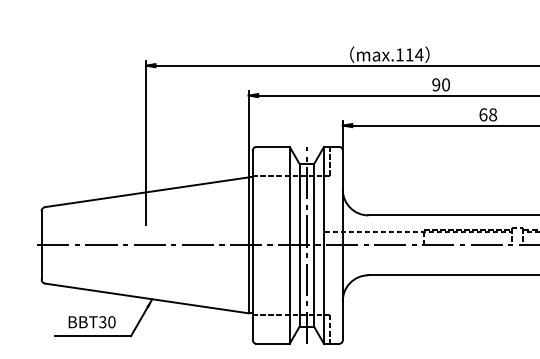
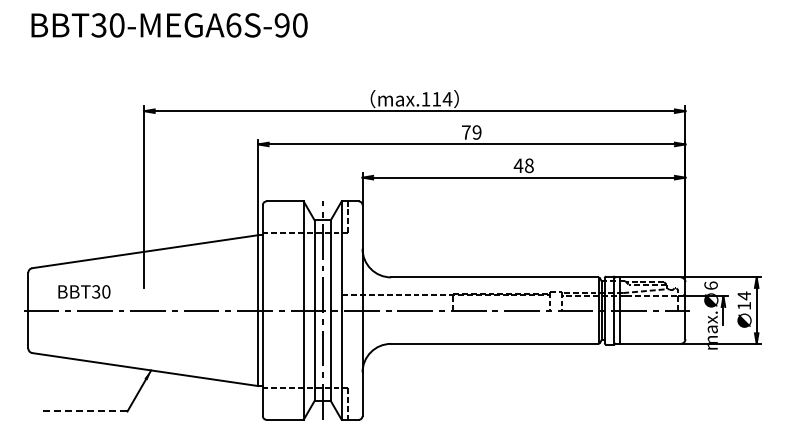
text: (440, 84) -> (471, 132), 90 -> 79
text: (483, 114) -> (518, 165), 68 -> 48
text: (92, 321) -> (84, 291), moved
line: (92, 336) -> (84, 411), solid -> dashed

